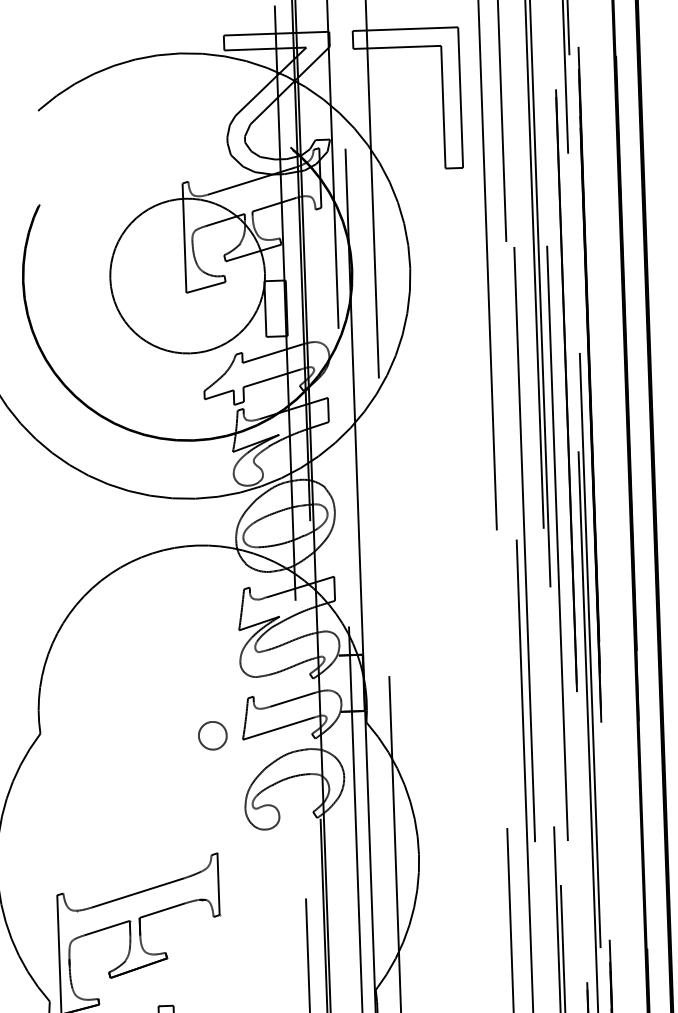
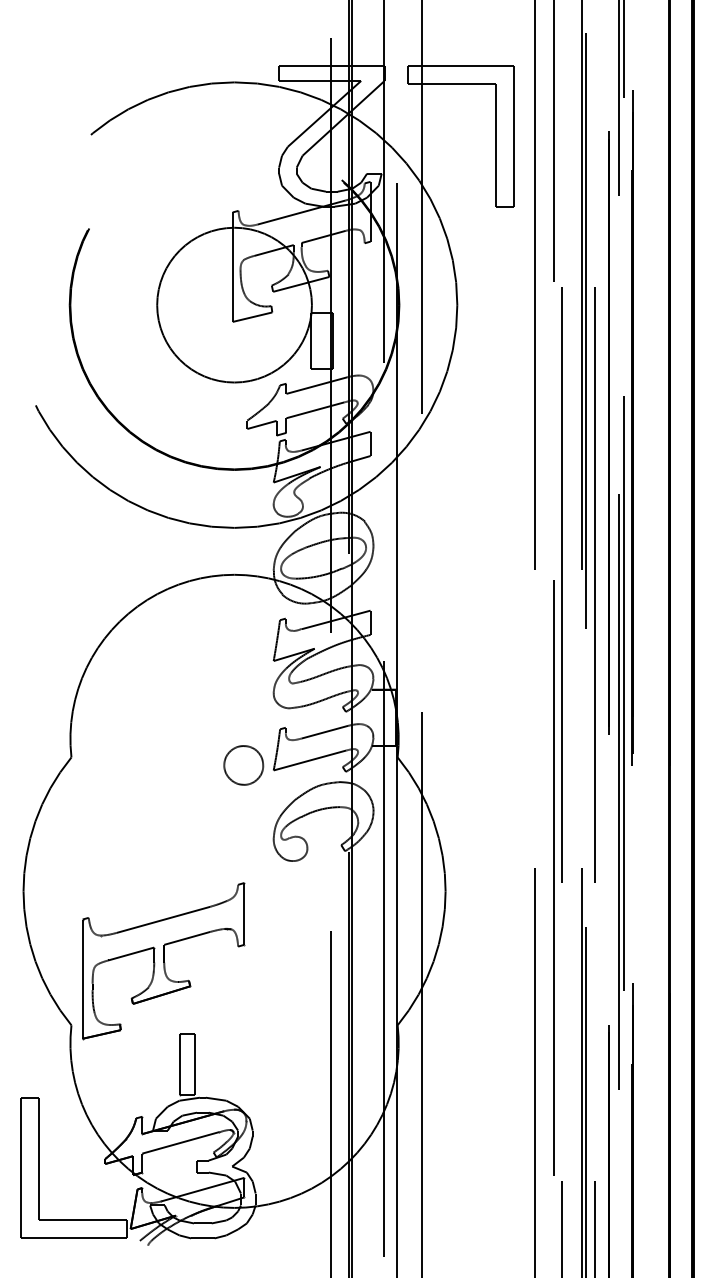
part: (212, 735) -> (243, 765), size x1.4

